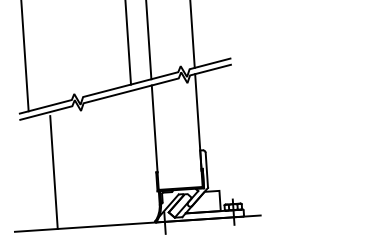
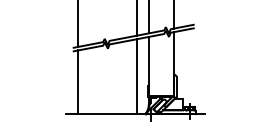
line: (136, 156) -> (137, 76), added
line: (54, 172) -> (78, 82), moved

